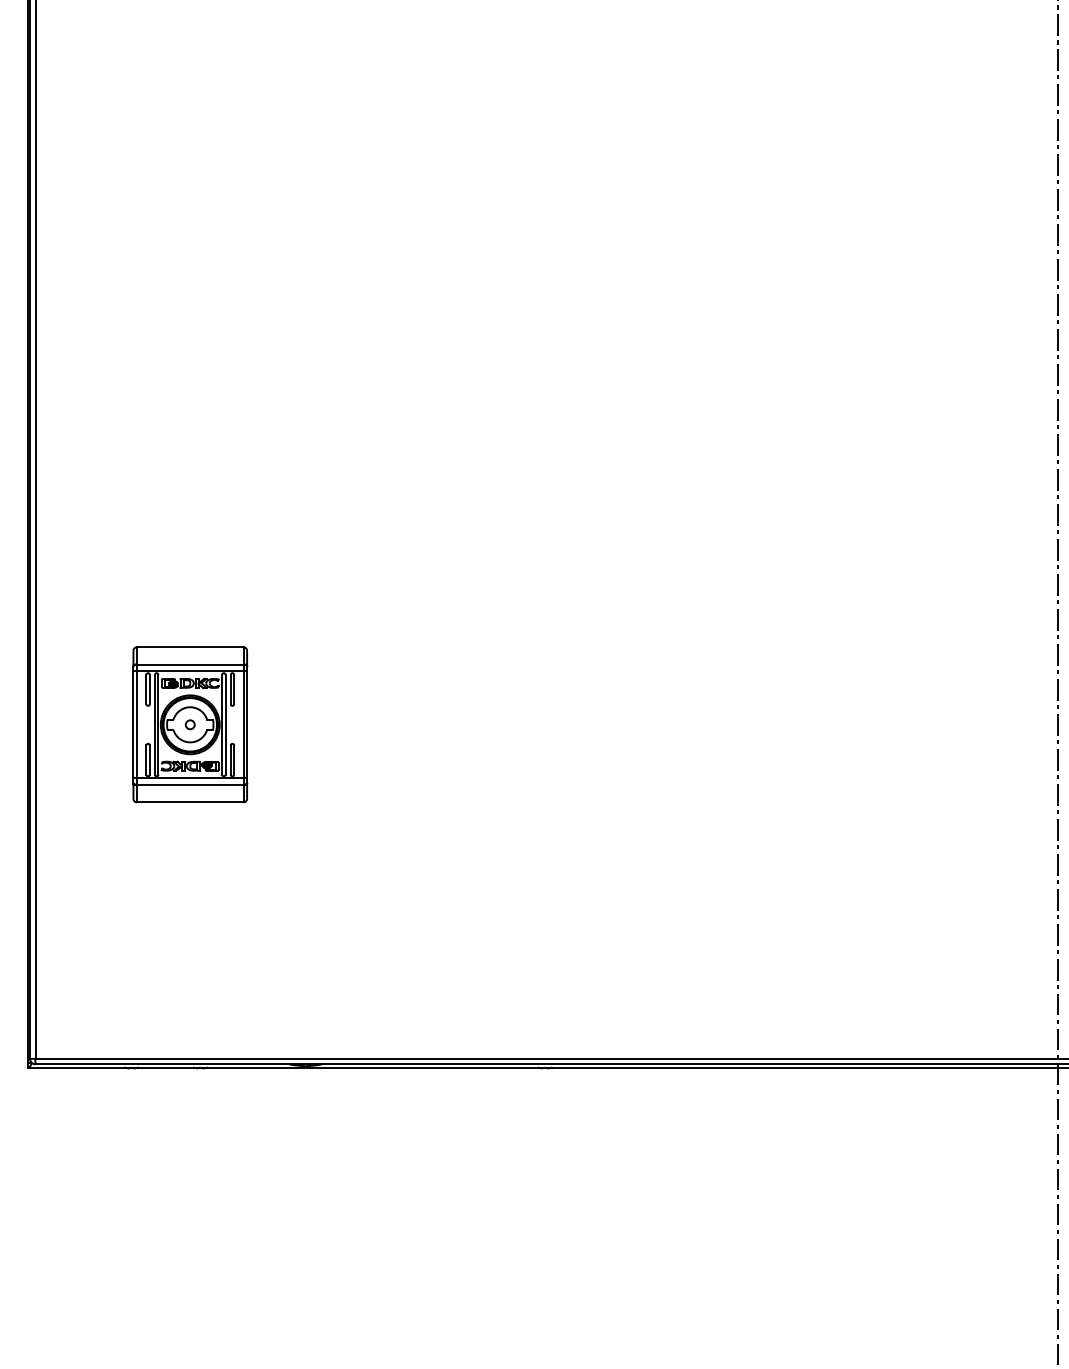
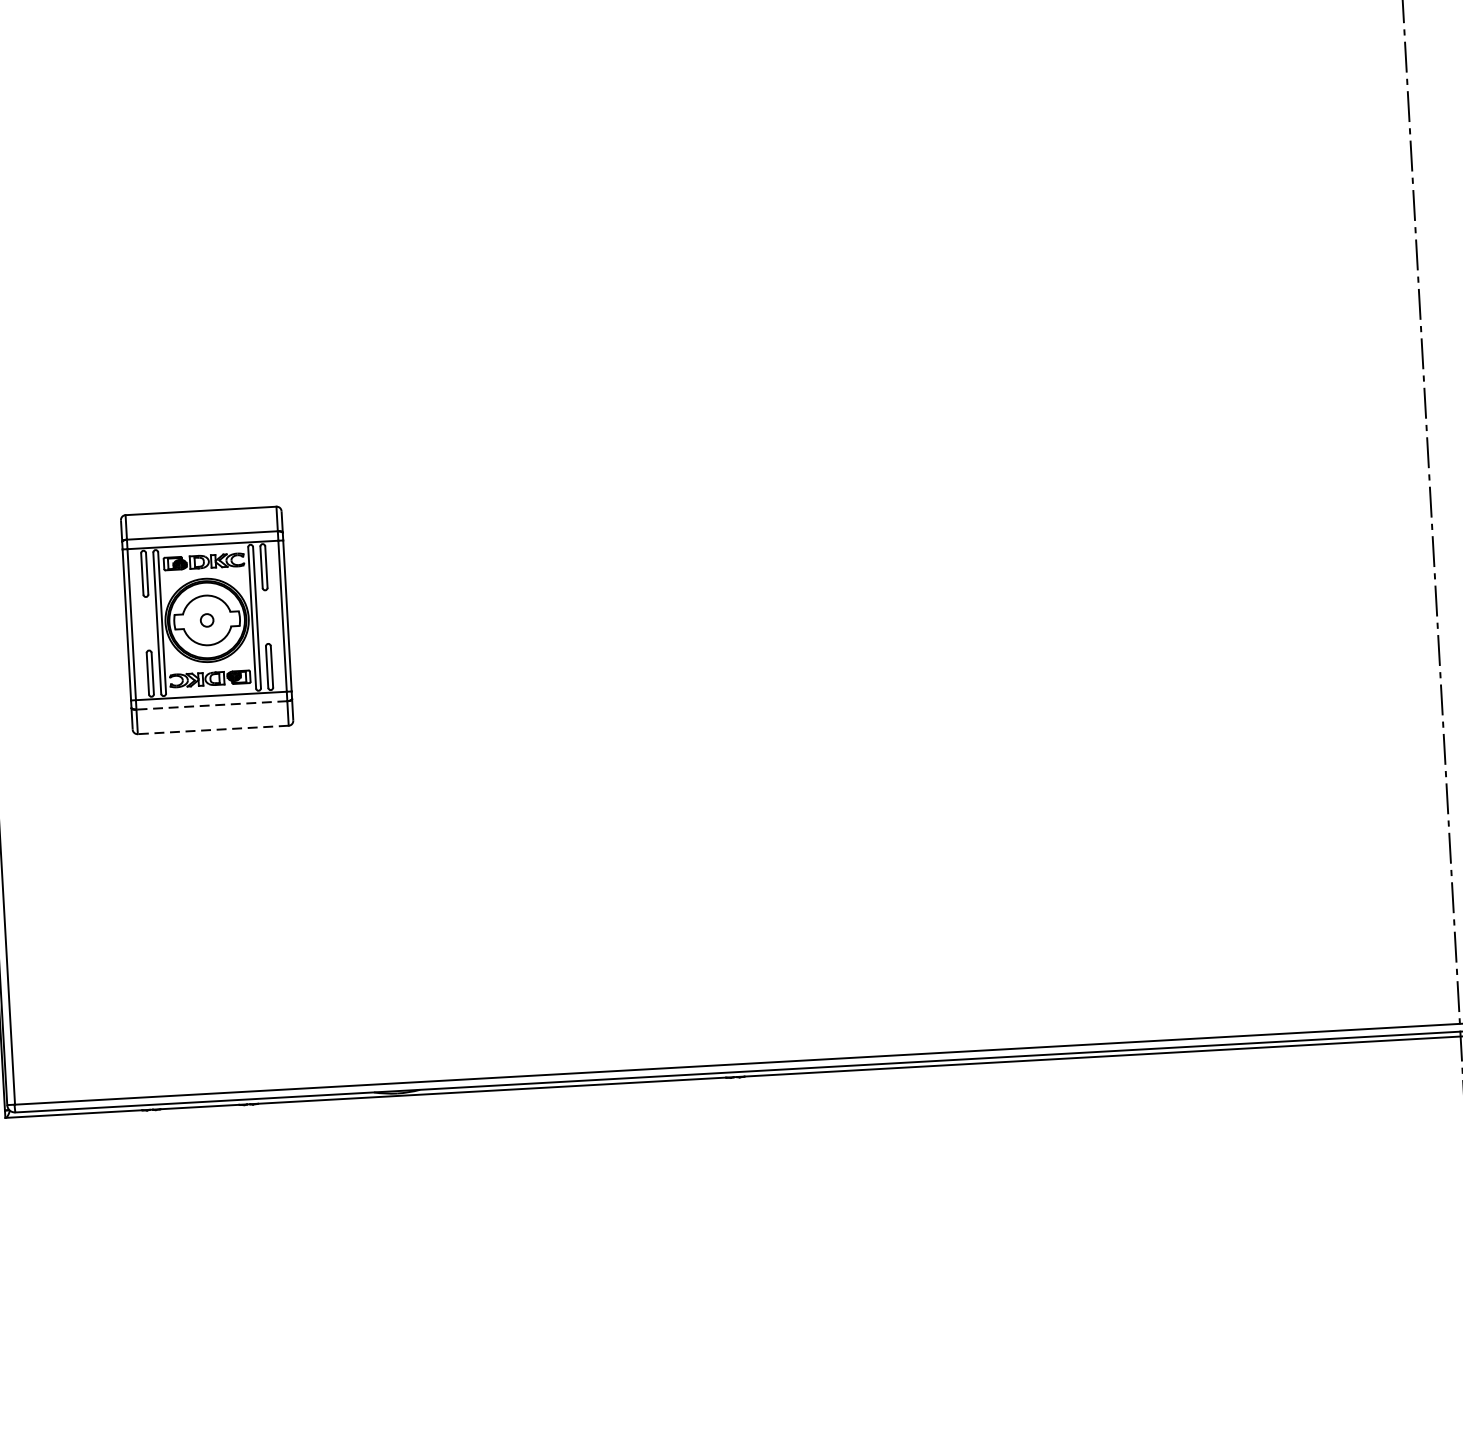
line: (189, 784) -> (210, 704), solid -> dashed
line: (189, 802) -> (212, 730), solid -> dashed

